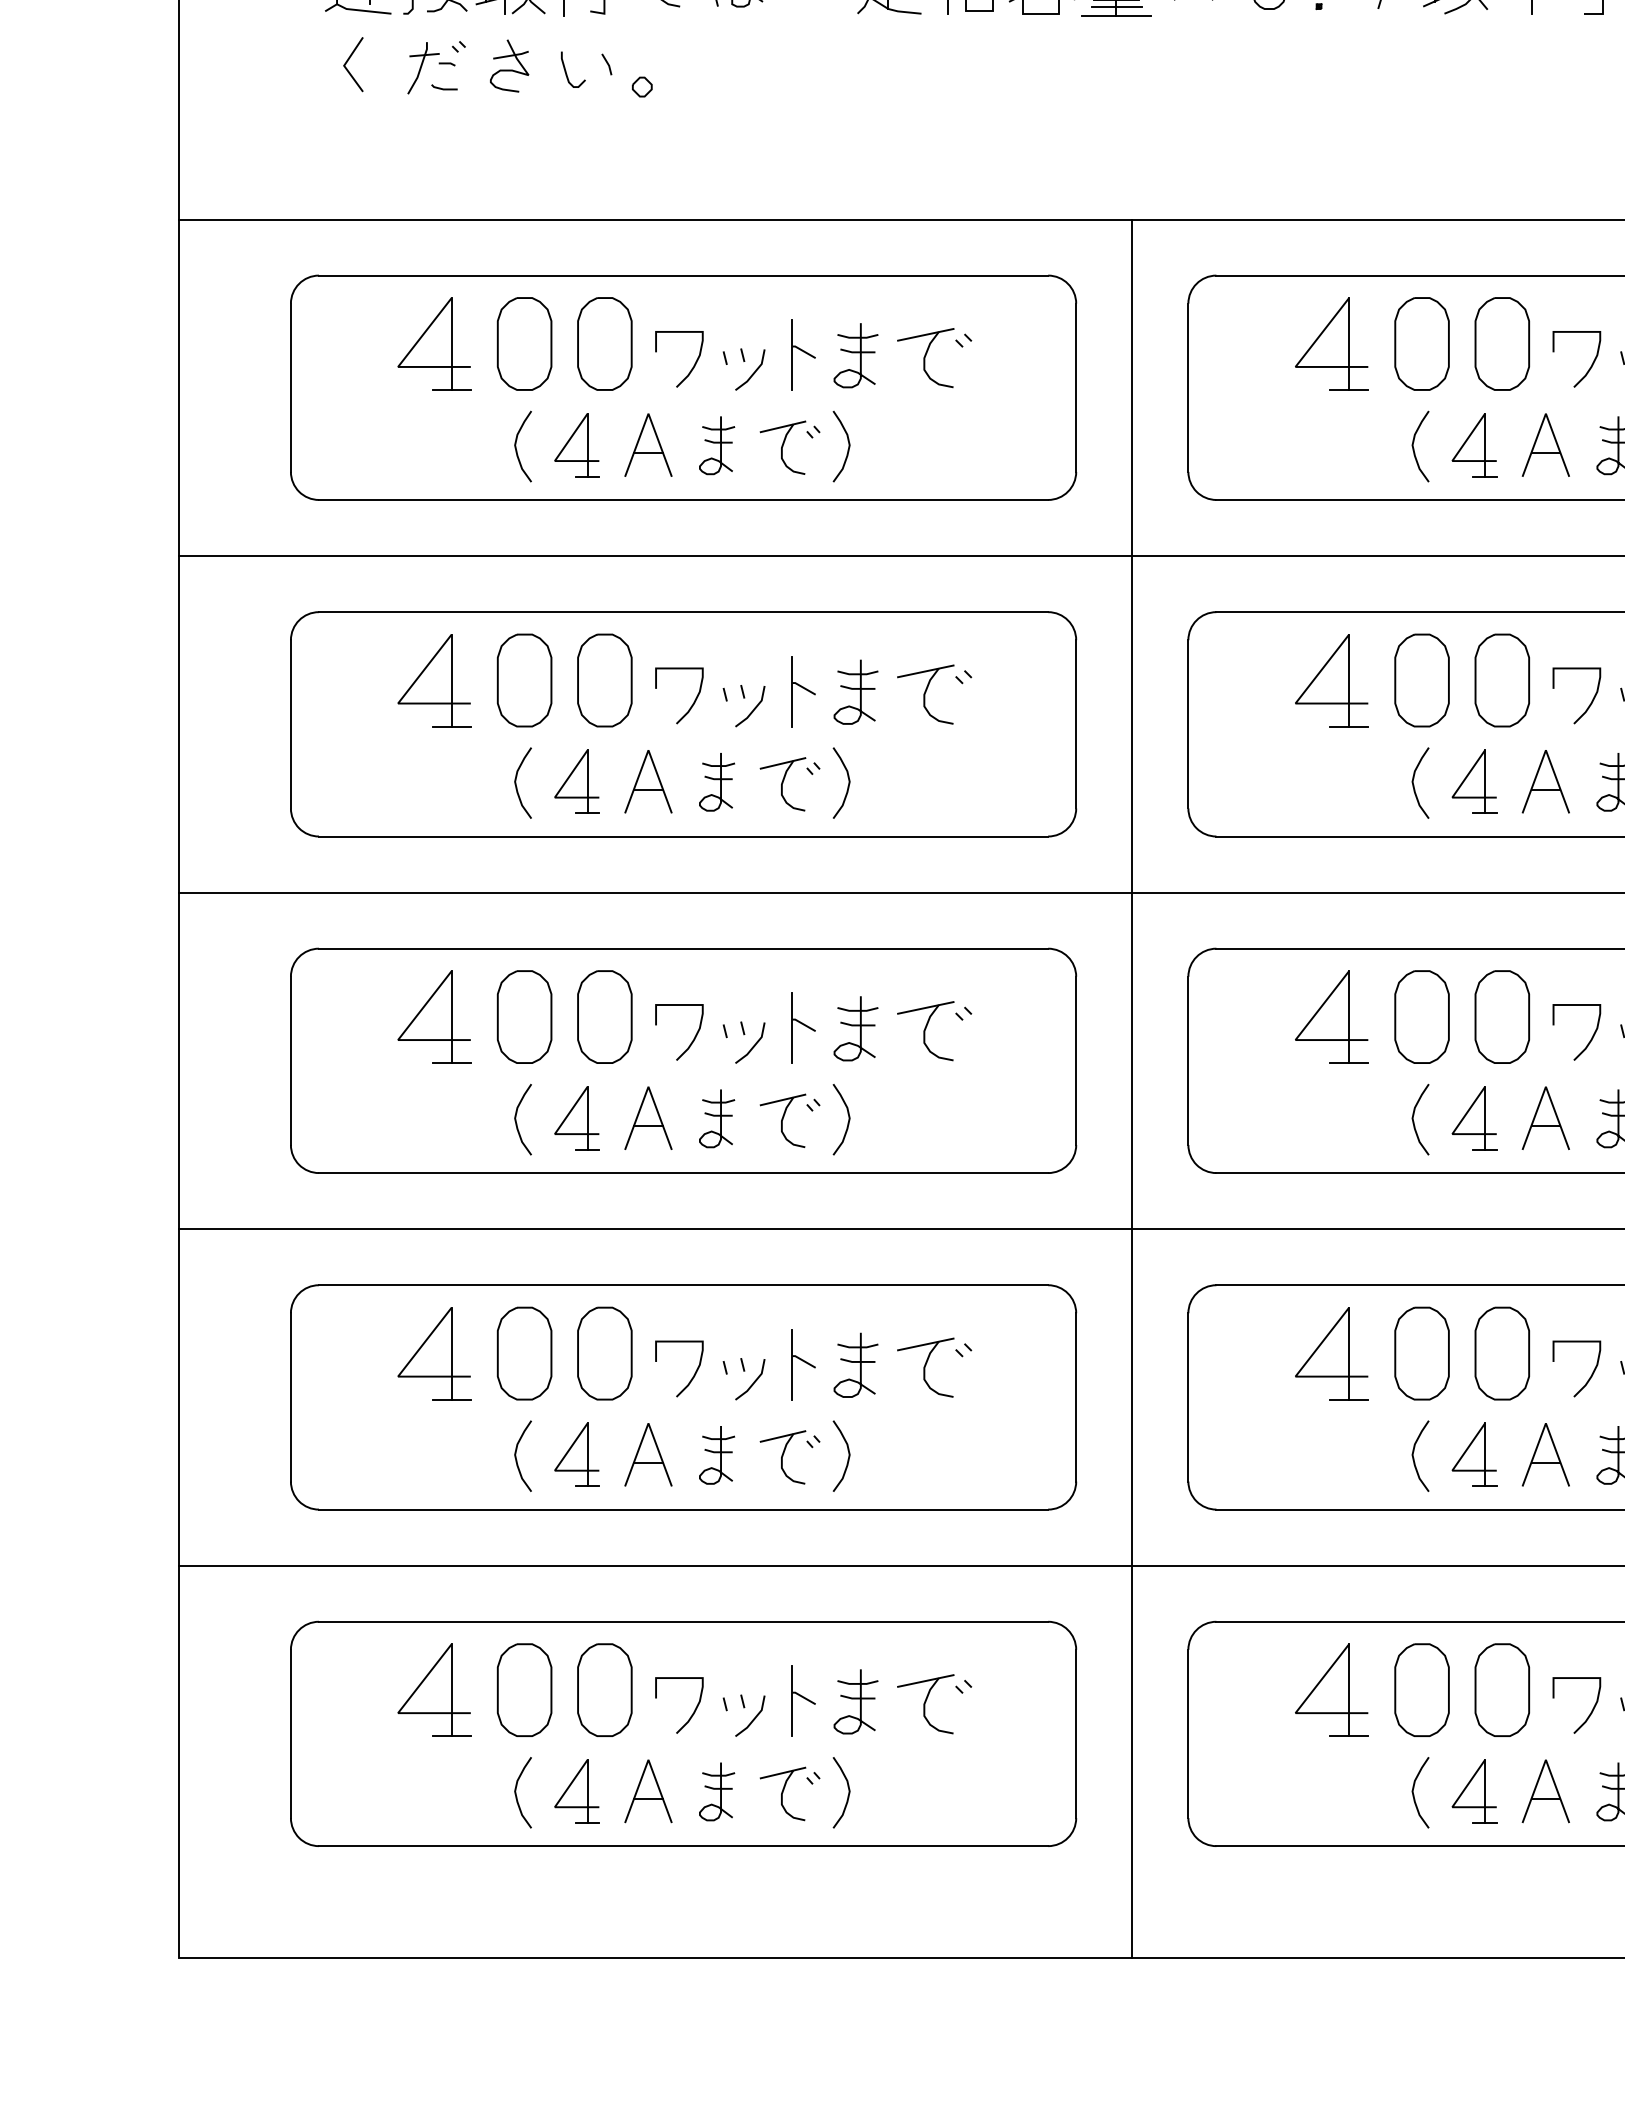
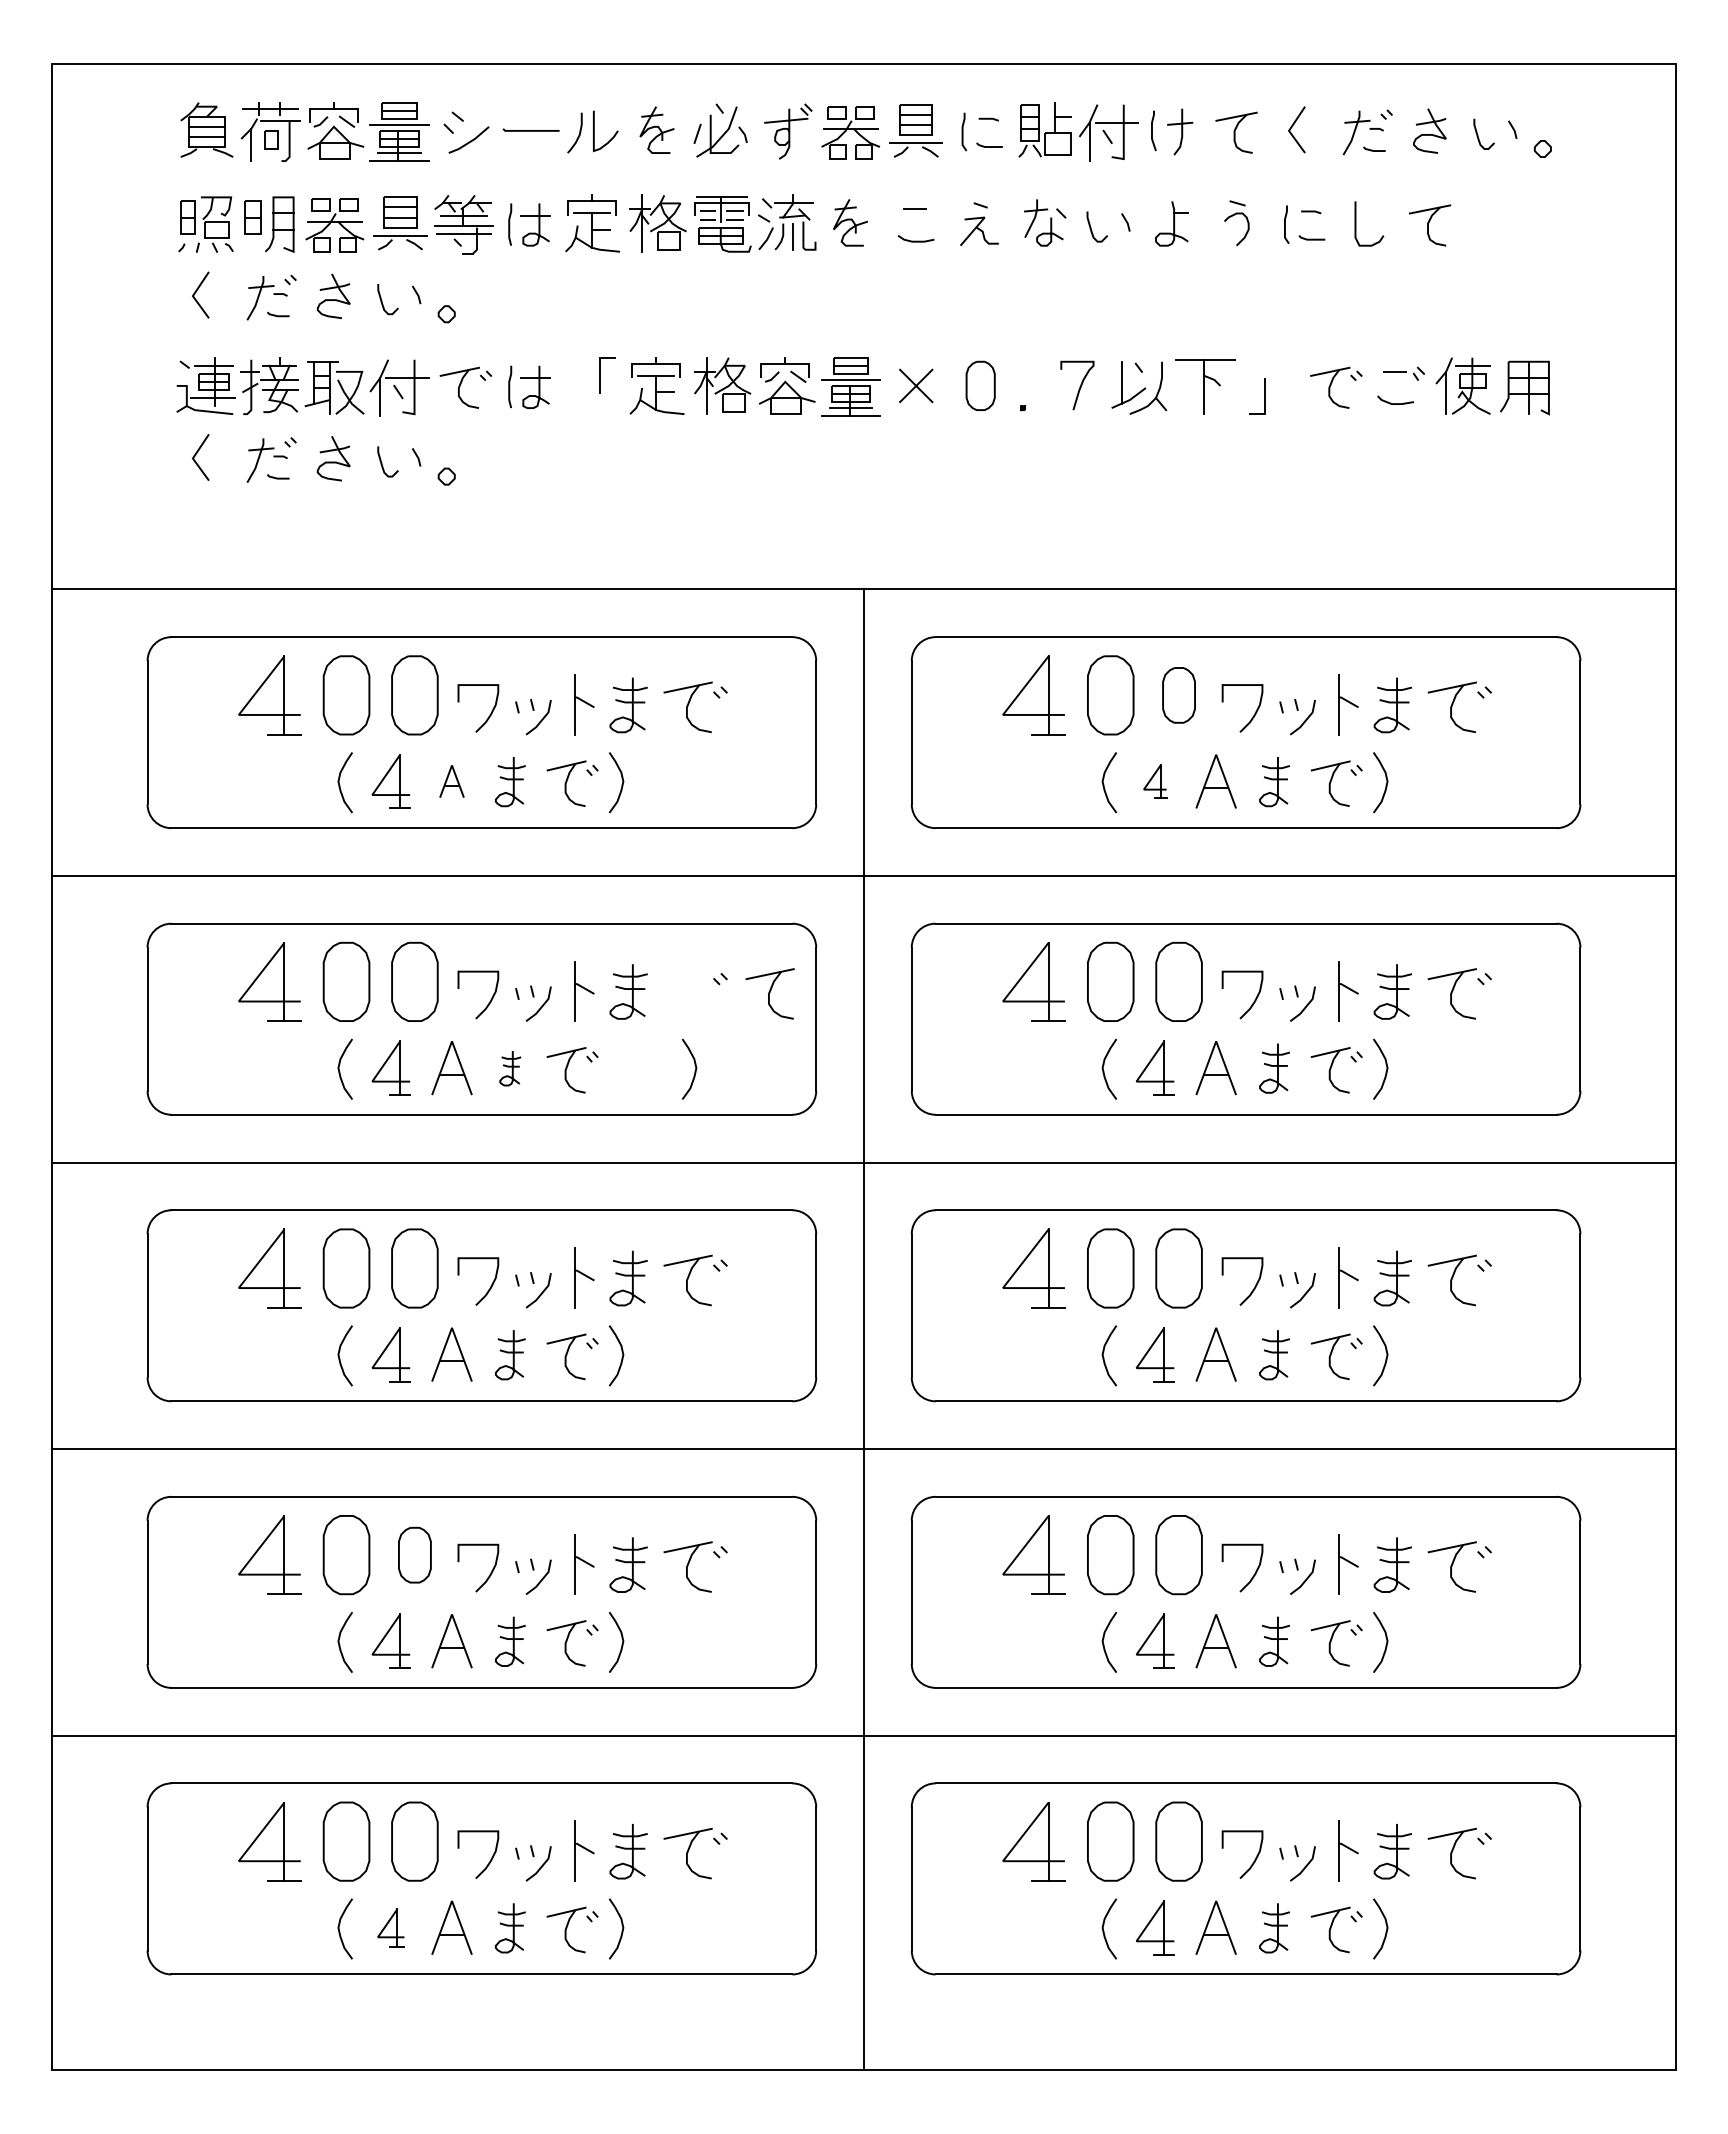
part: (1501, 344) -> (1178, 695), size x0.7
part: (647, 445) -> (451, 781), size x0.6
part: (1473, 445) -> (1154, 781), size x0.6
part: (925, 694) -> (769, 993), moved
curve: (847, 778) -> (694, 1065), moved
part: (717, 782) -> (510, 1068), size x0.7
part: (604, 1354) -> (414, 1555), size x0.7
part: (576, 1791) -> (390, 1927), size x0.7

